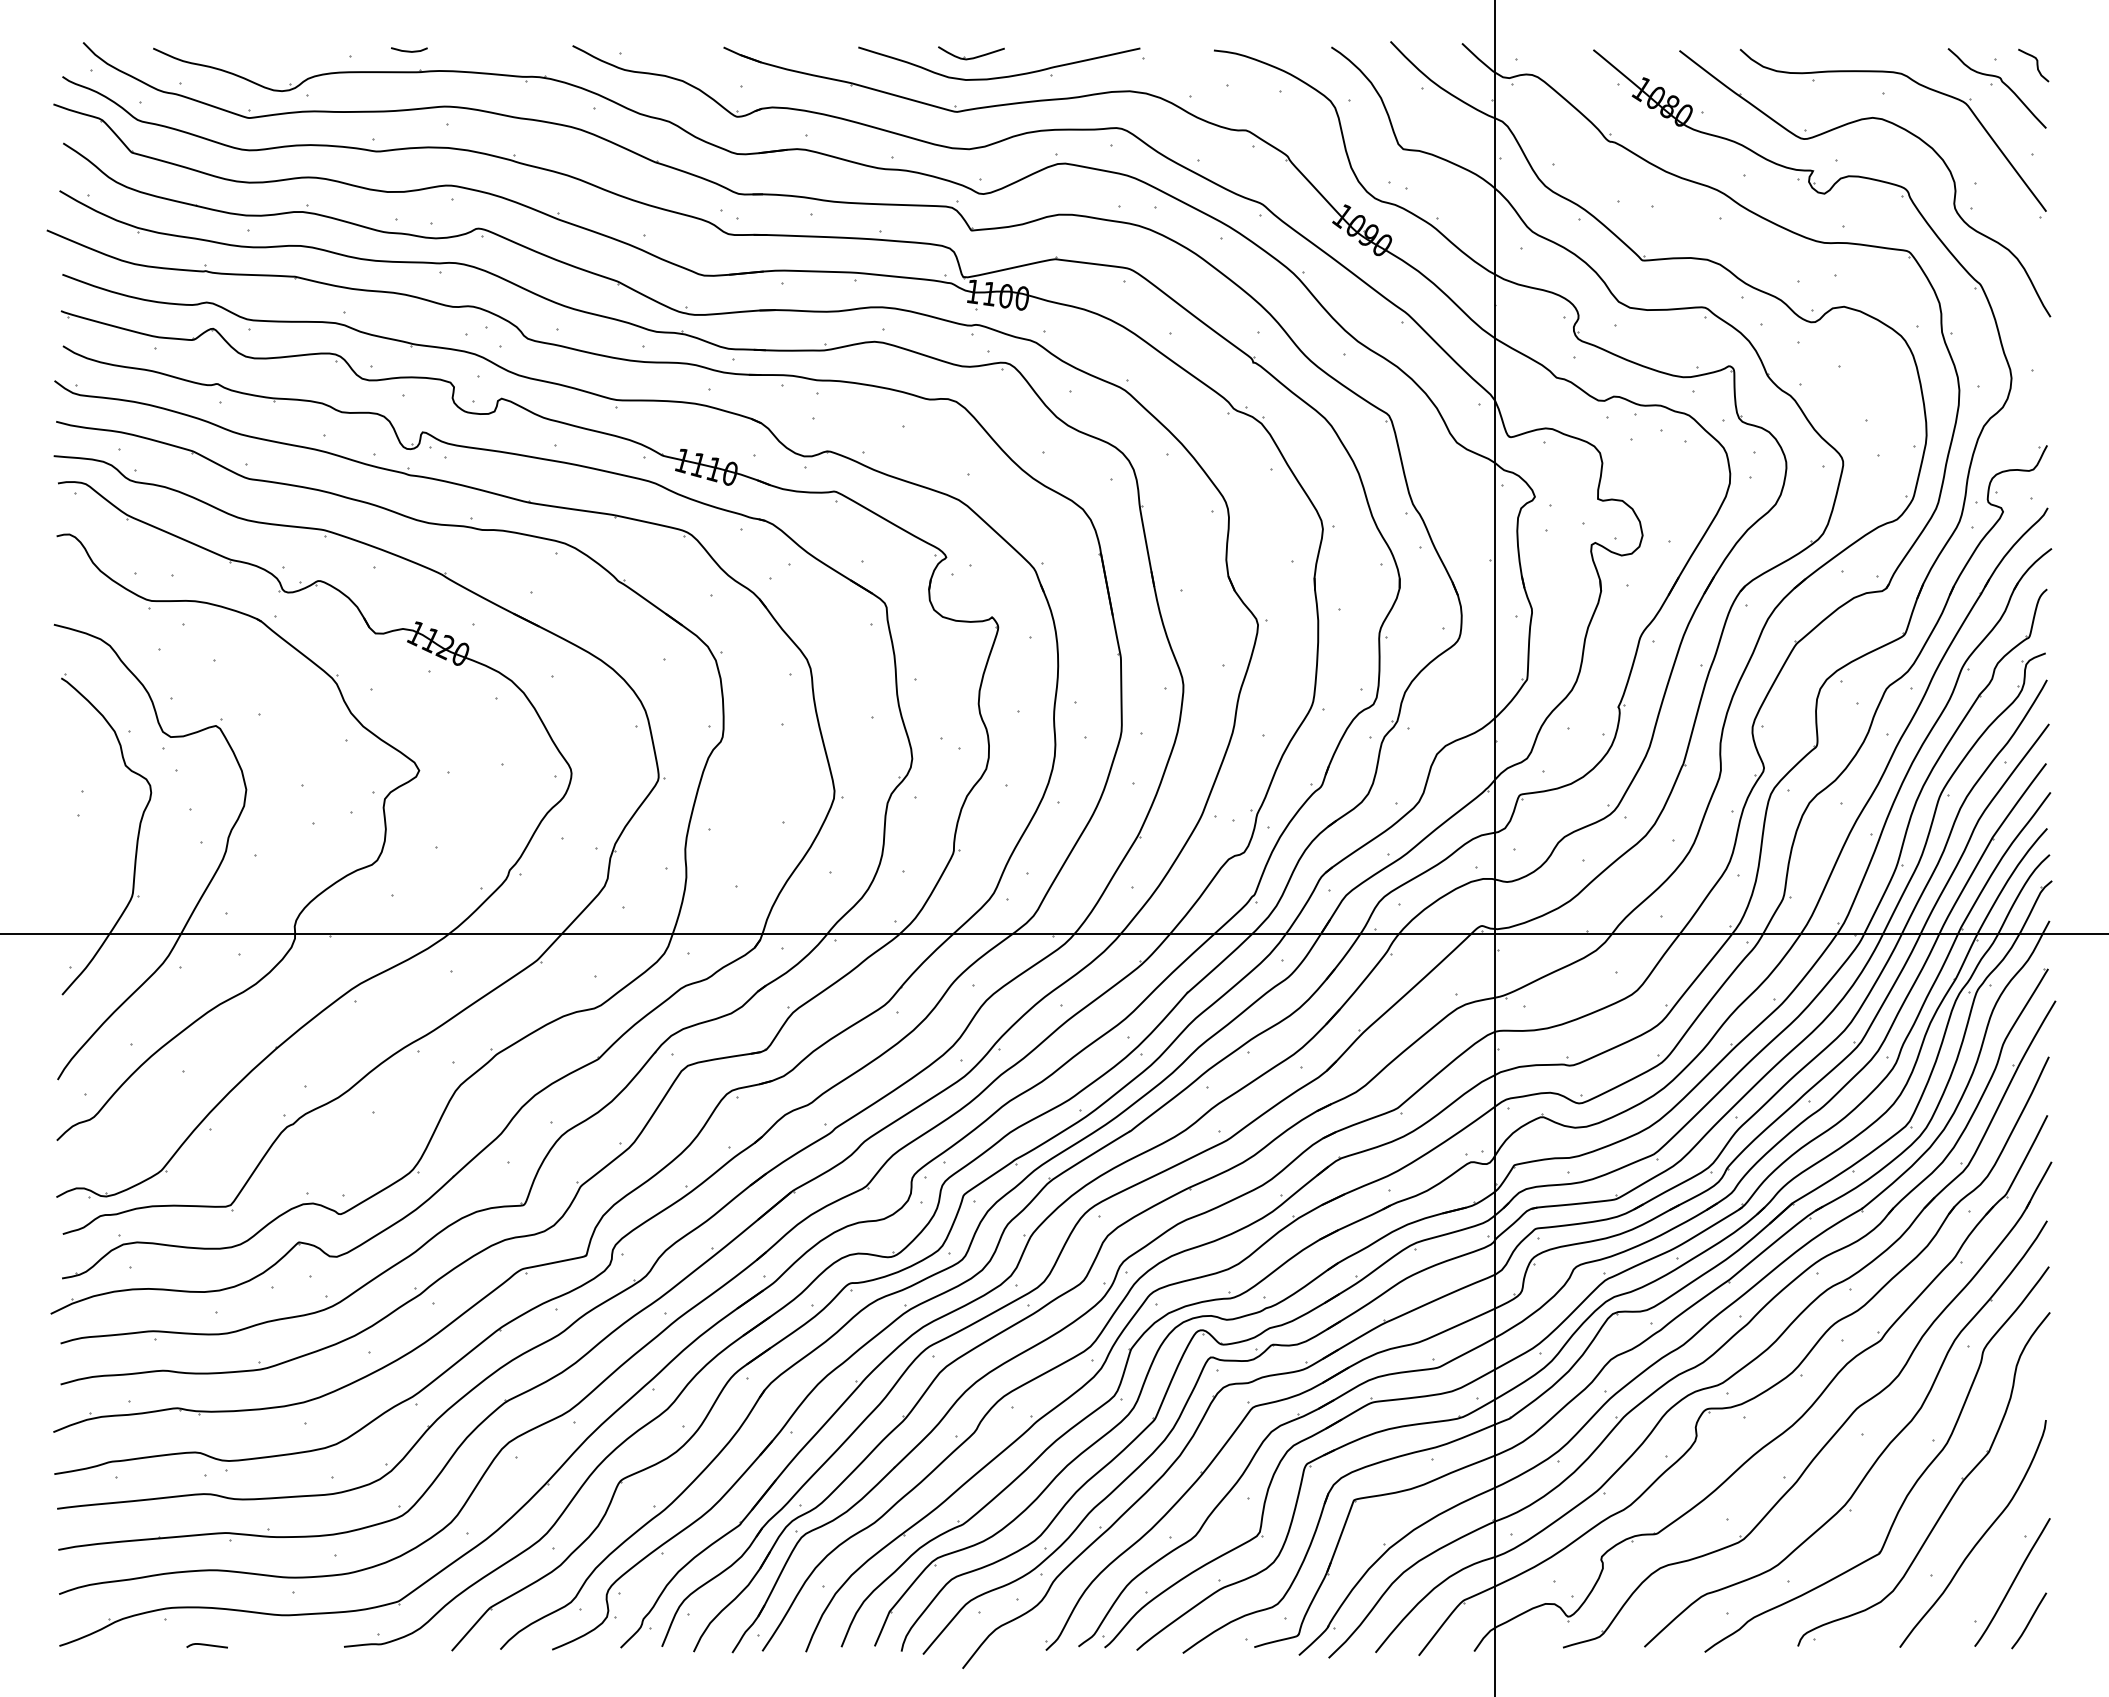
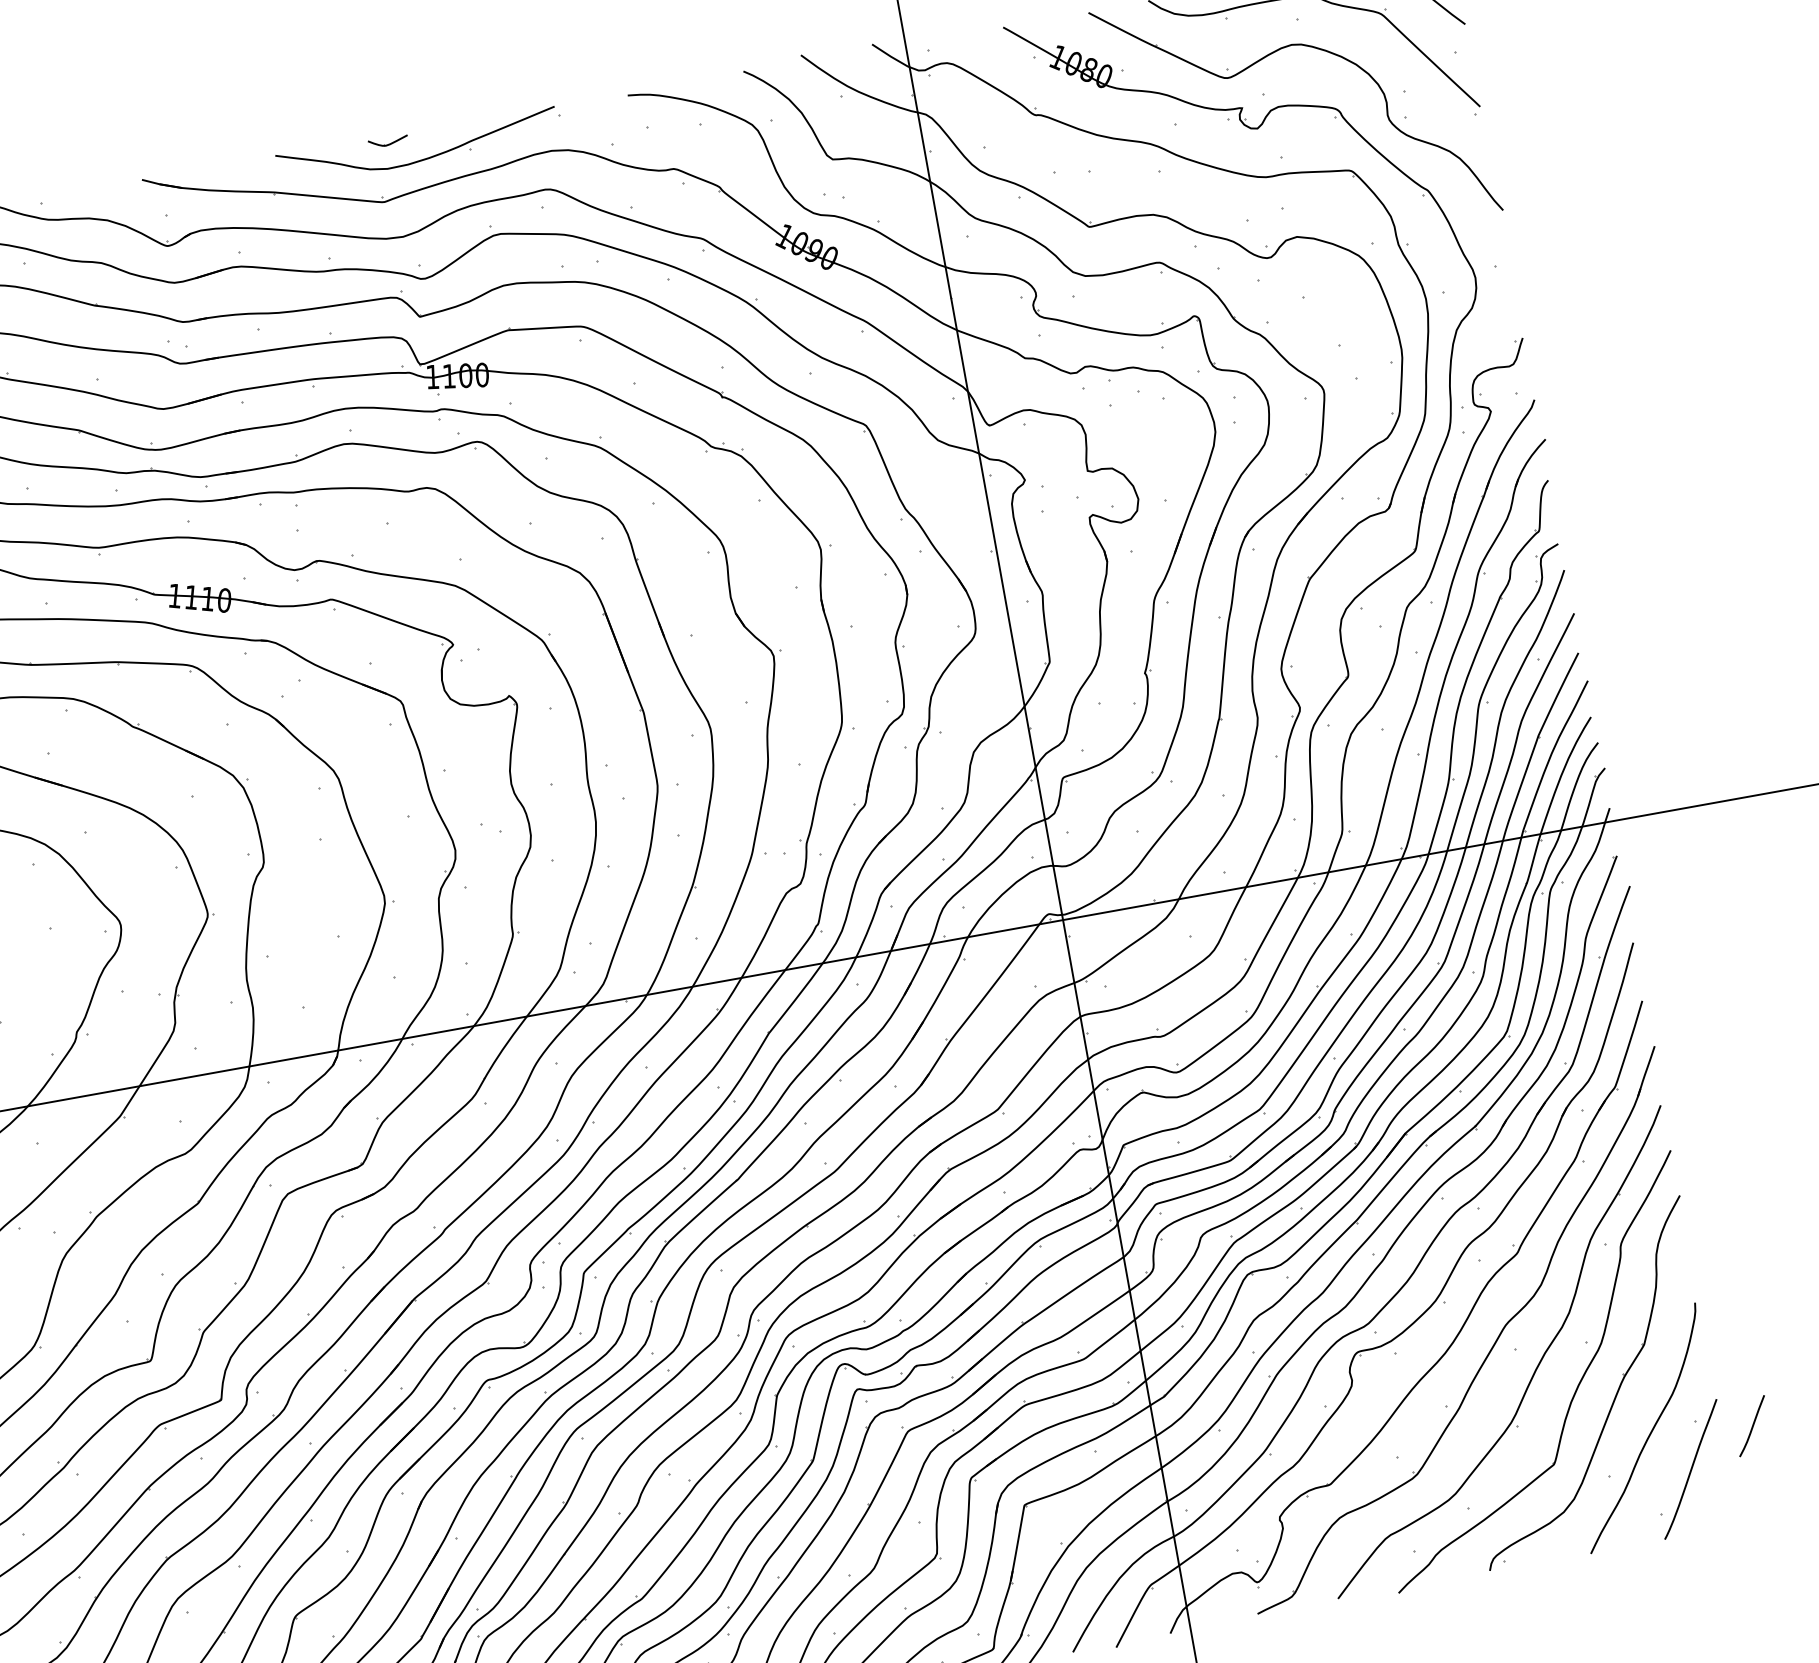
part: (971, 53) -> (388, 141), size x0.6
curve: (2029, 1620) -> (1752, 1425), moved

